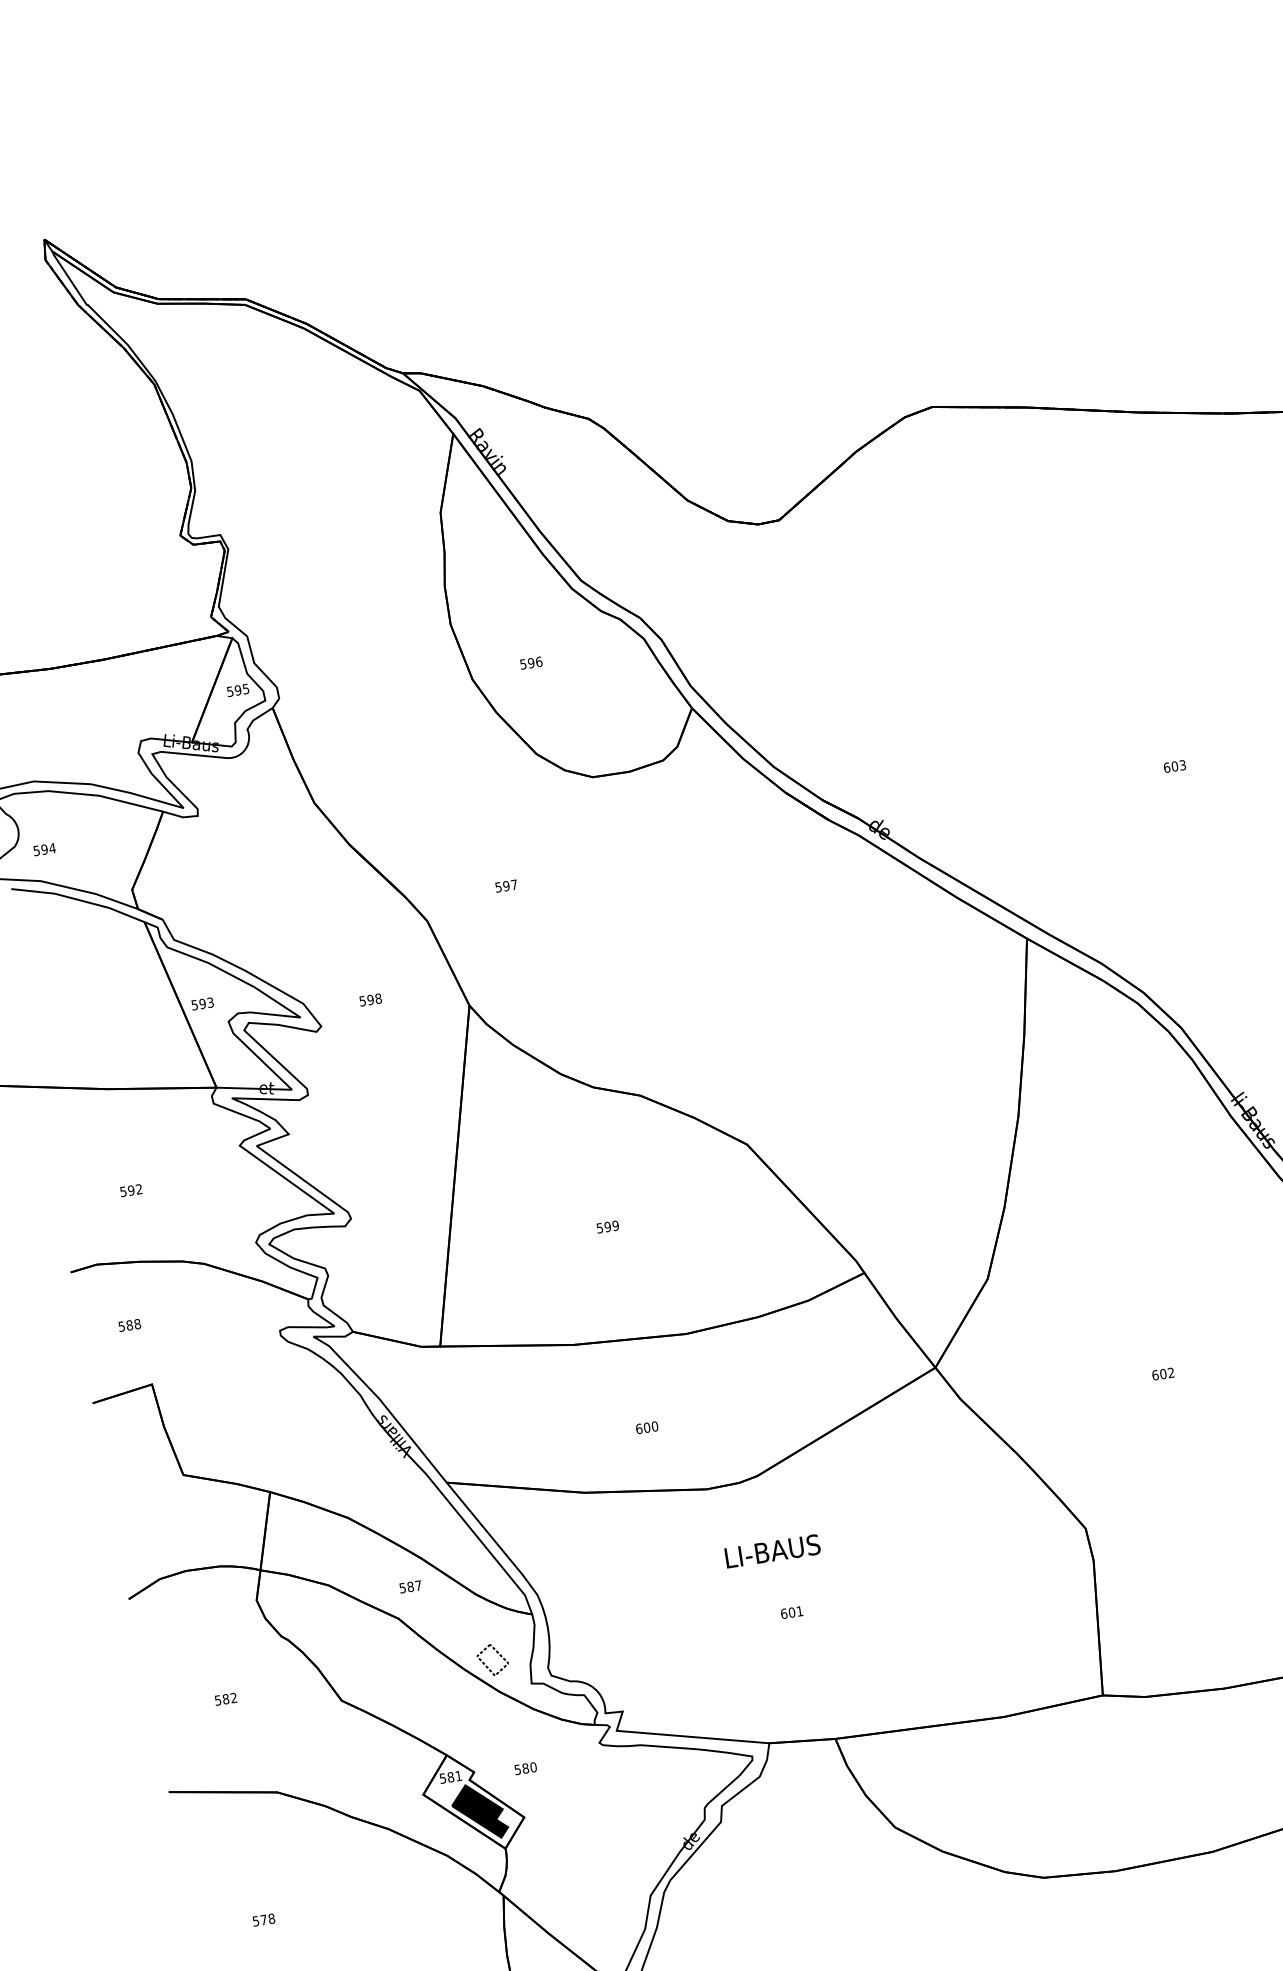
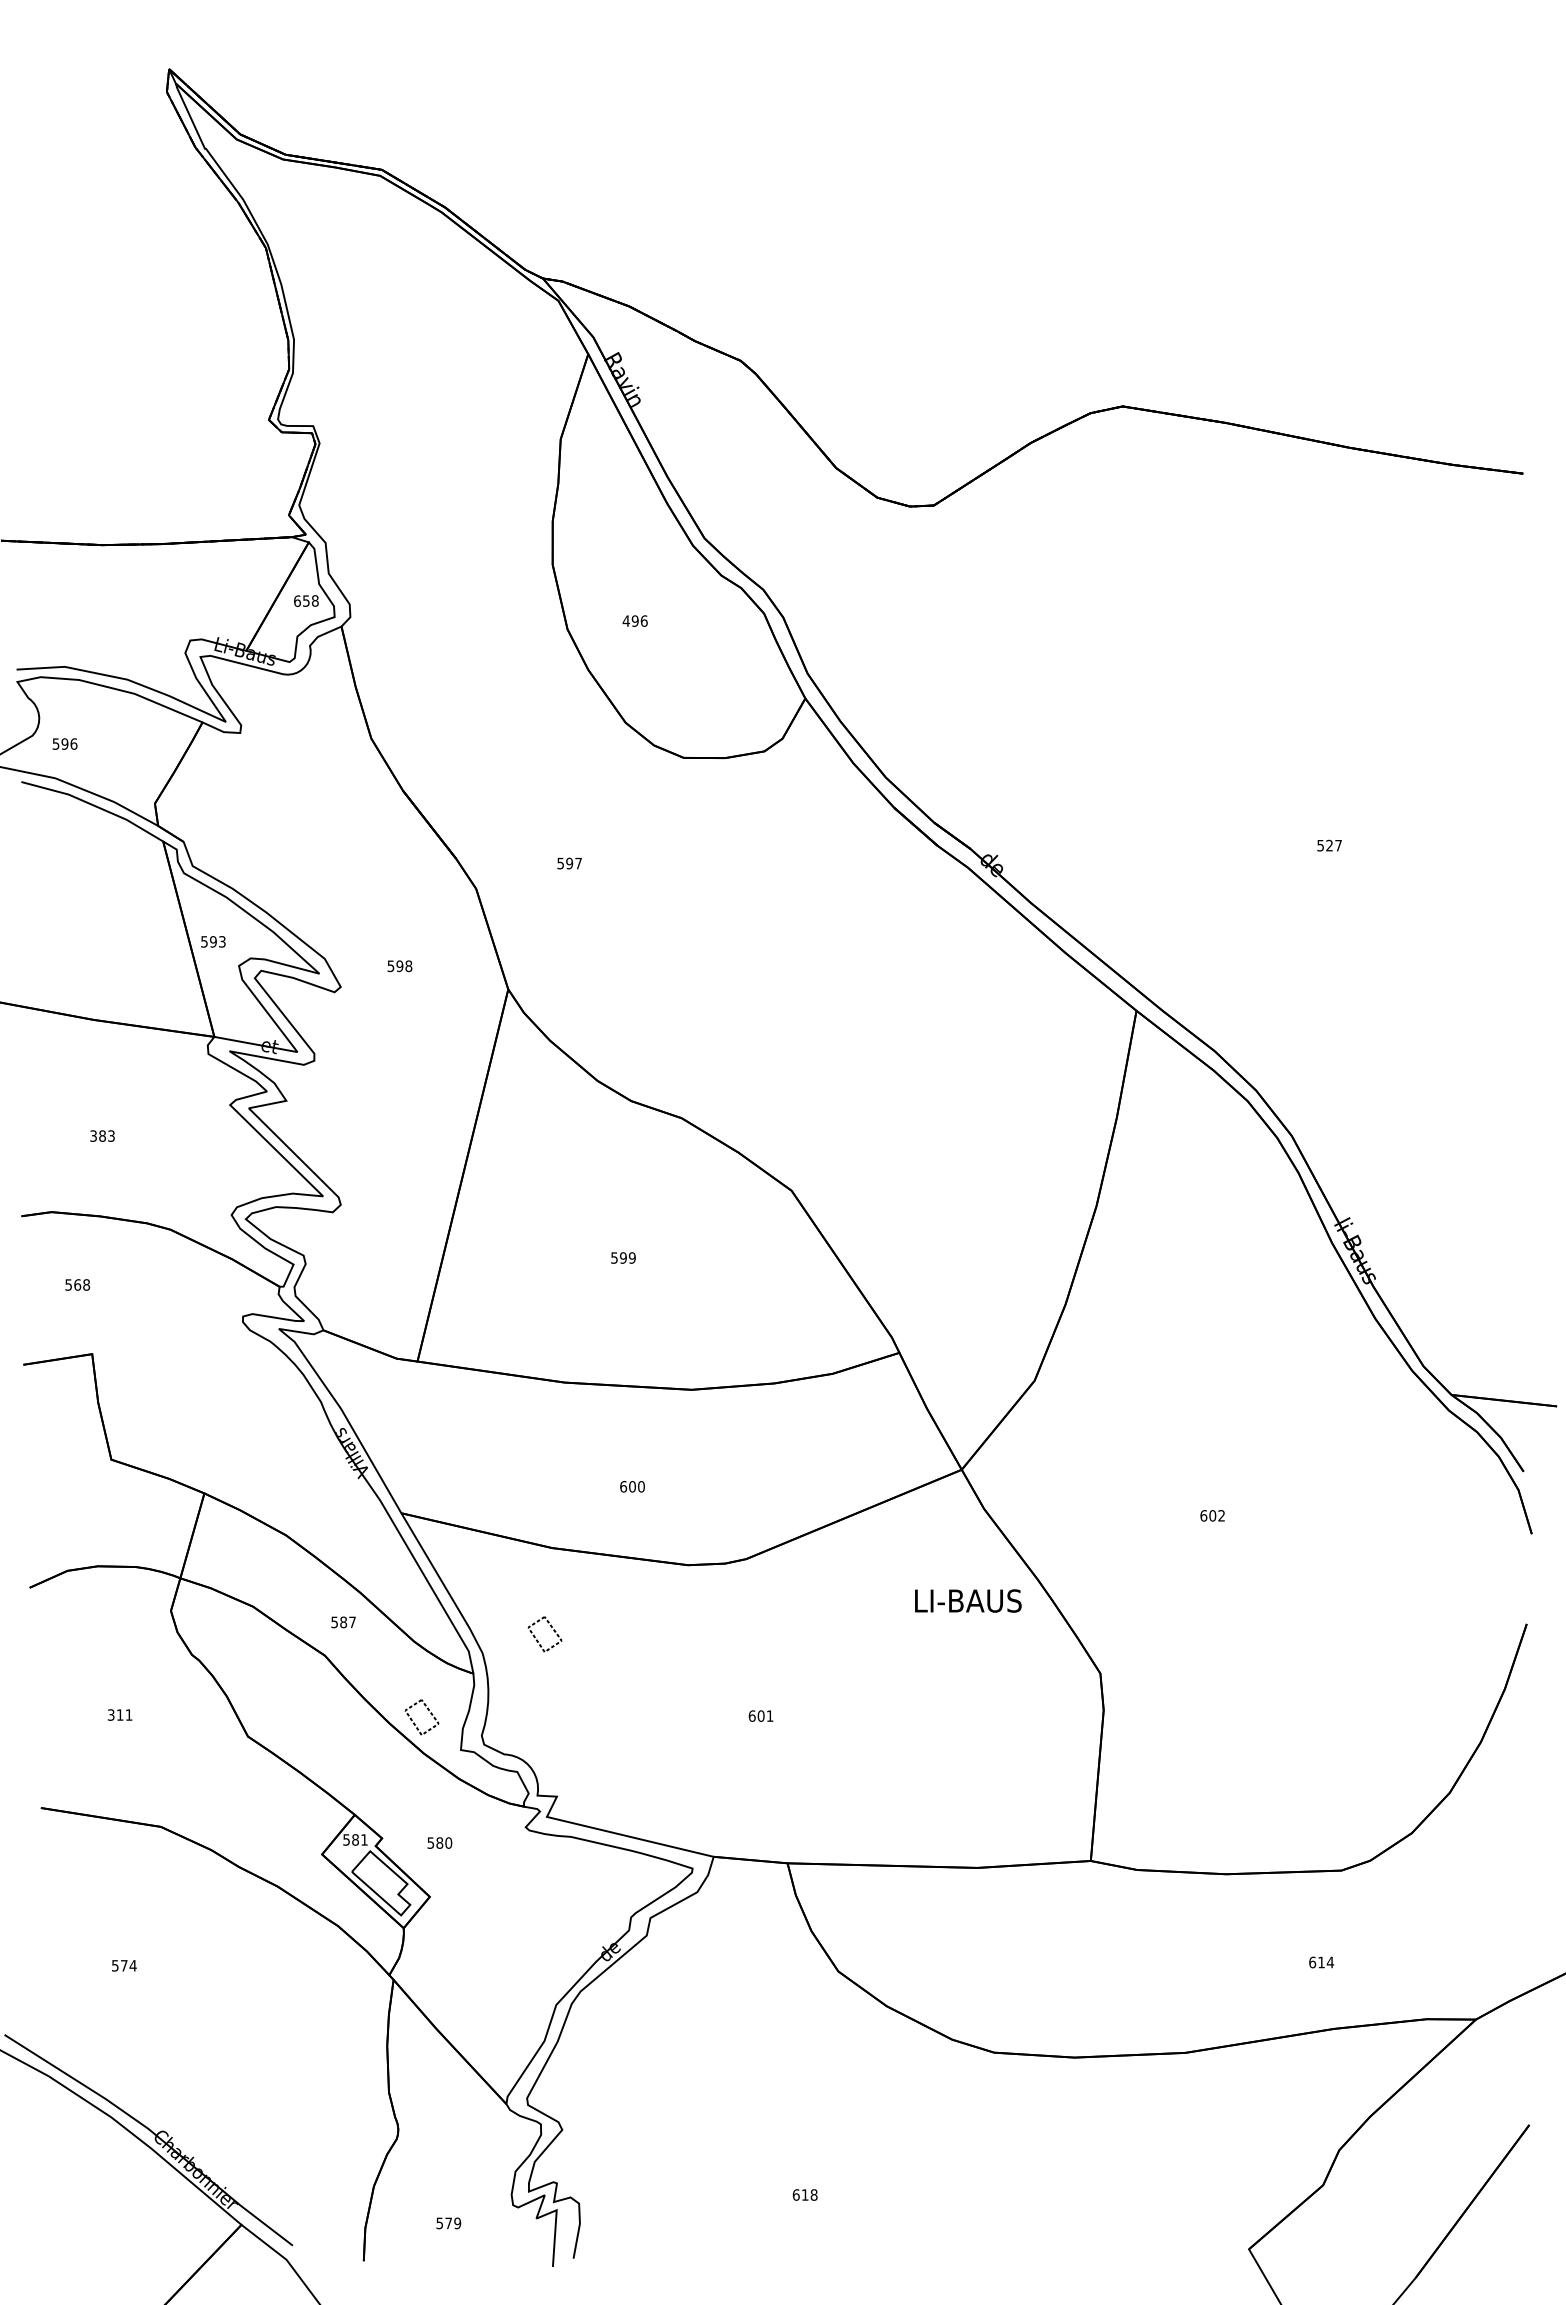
text: (522, 663) -> (625, 620), 596 -> 496
text: (238, 690) -> (306, 601), 595 -> 658
text: (1174, 766) -> (1329, 845), 603 -> 527
text: (52, 847) -> (73, 743), 594 -> 596
text: (131, 1190) -> (102, 1135), 592 -> 383
text: (129, 1324) -> (77, 1284), 588 -> 568
text: (772, 1550) -> (968, 1600), moved
part: (585, 1576) -> (538, 1640), added
text: (226, 1698) -> (120, 1714), 582 -> 311
fill: (478, 1812) -> (380, 1883), removed
text: (271, 1918) -> (132, 1965), 578 -> 574

